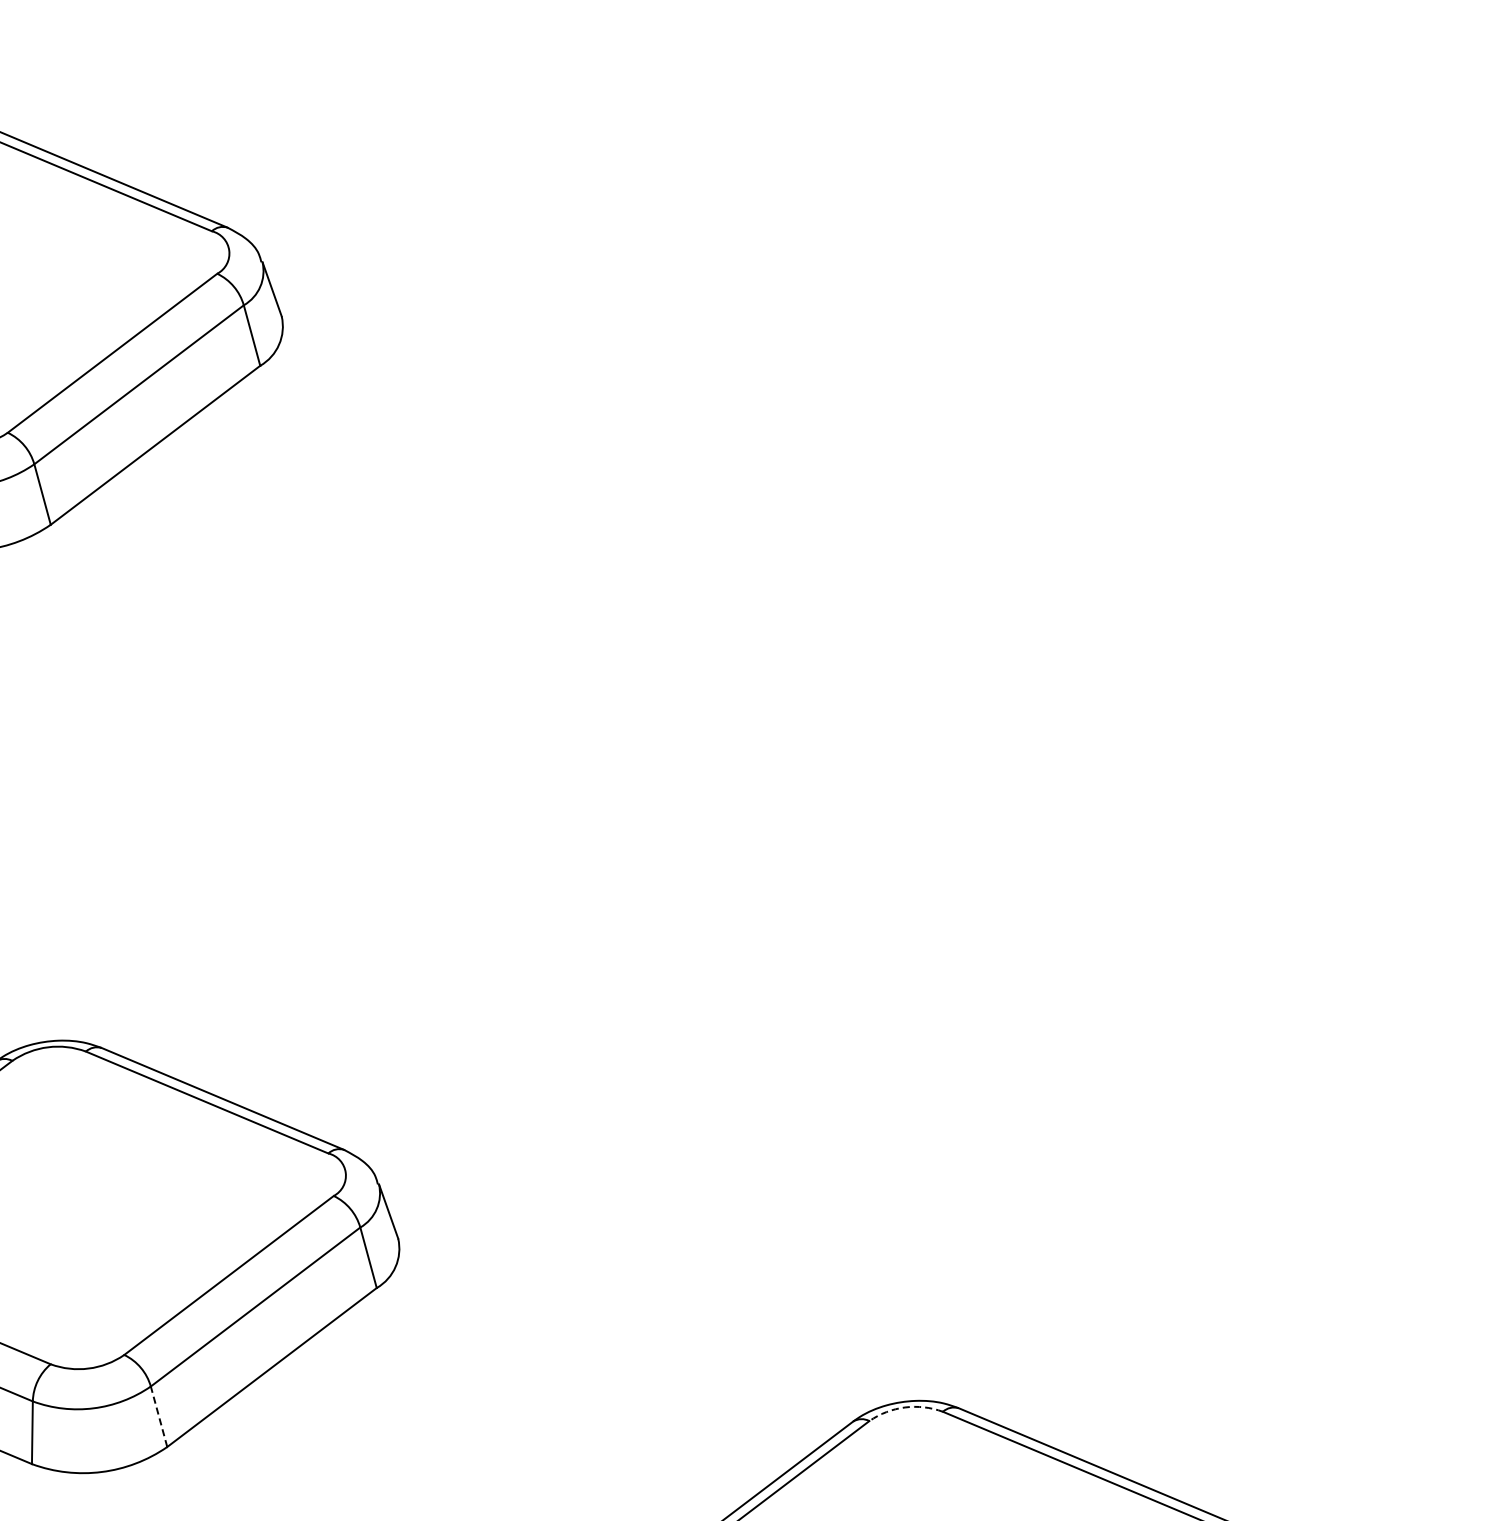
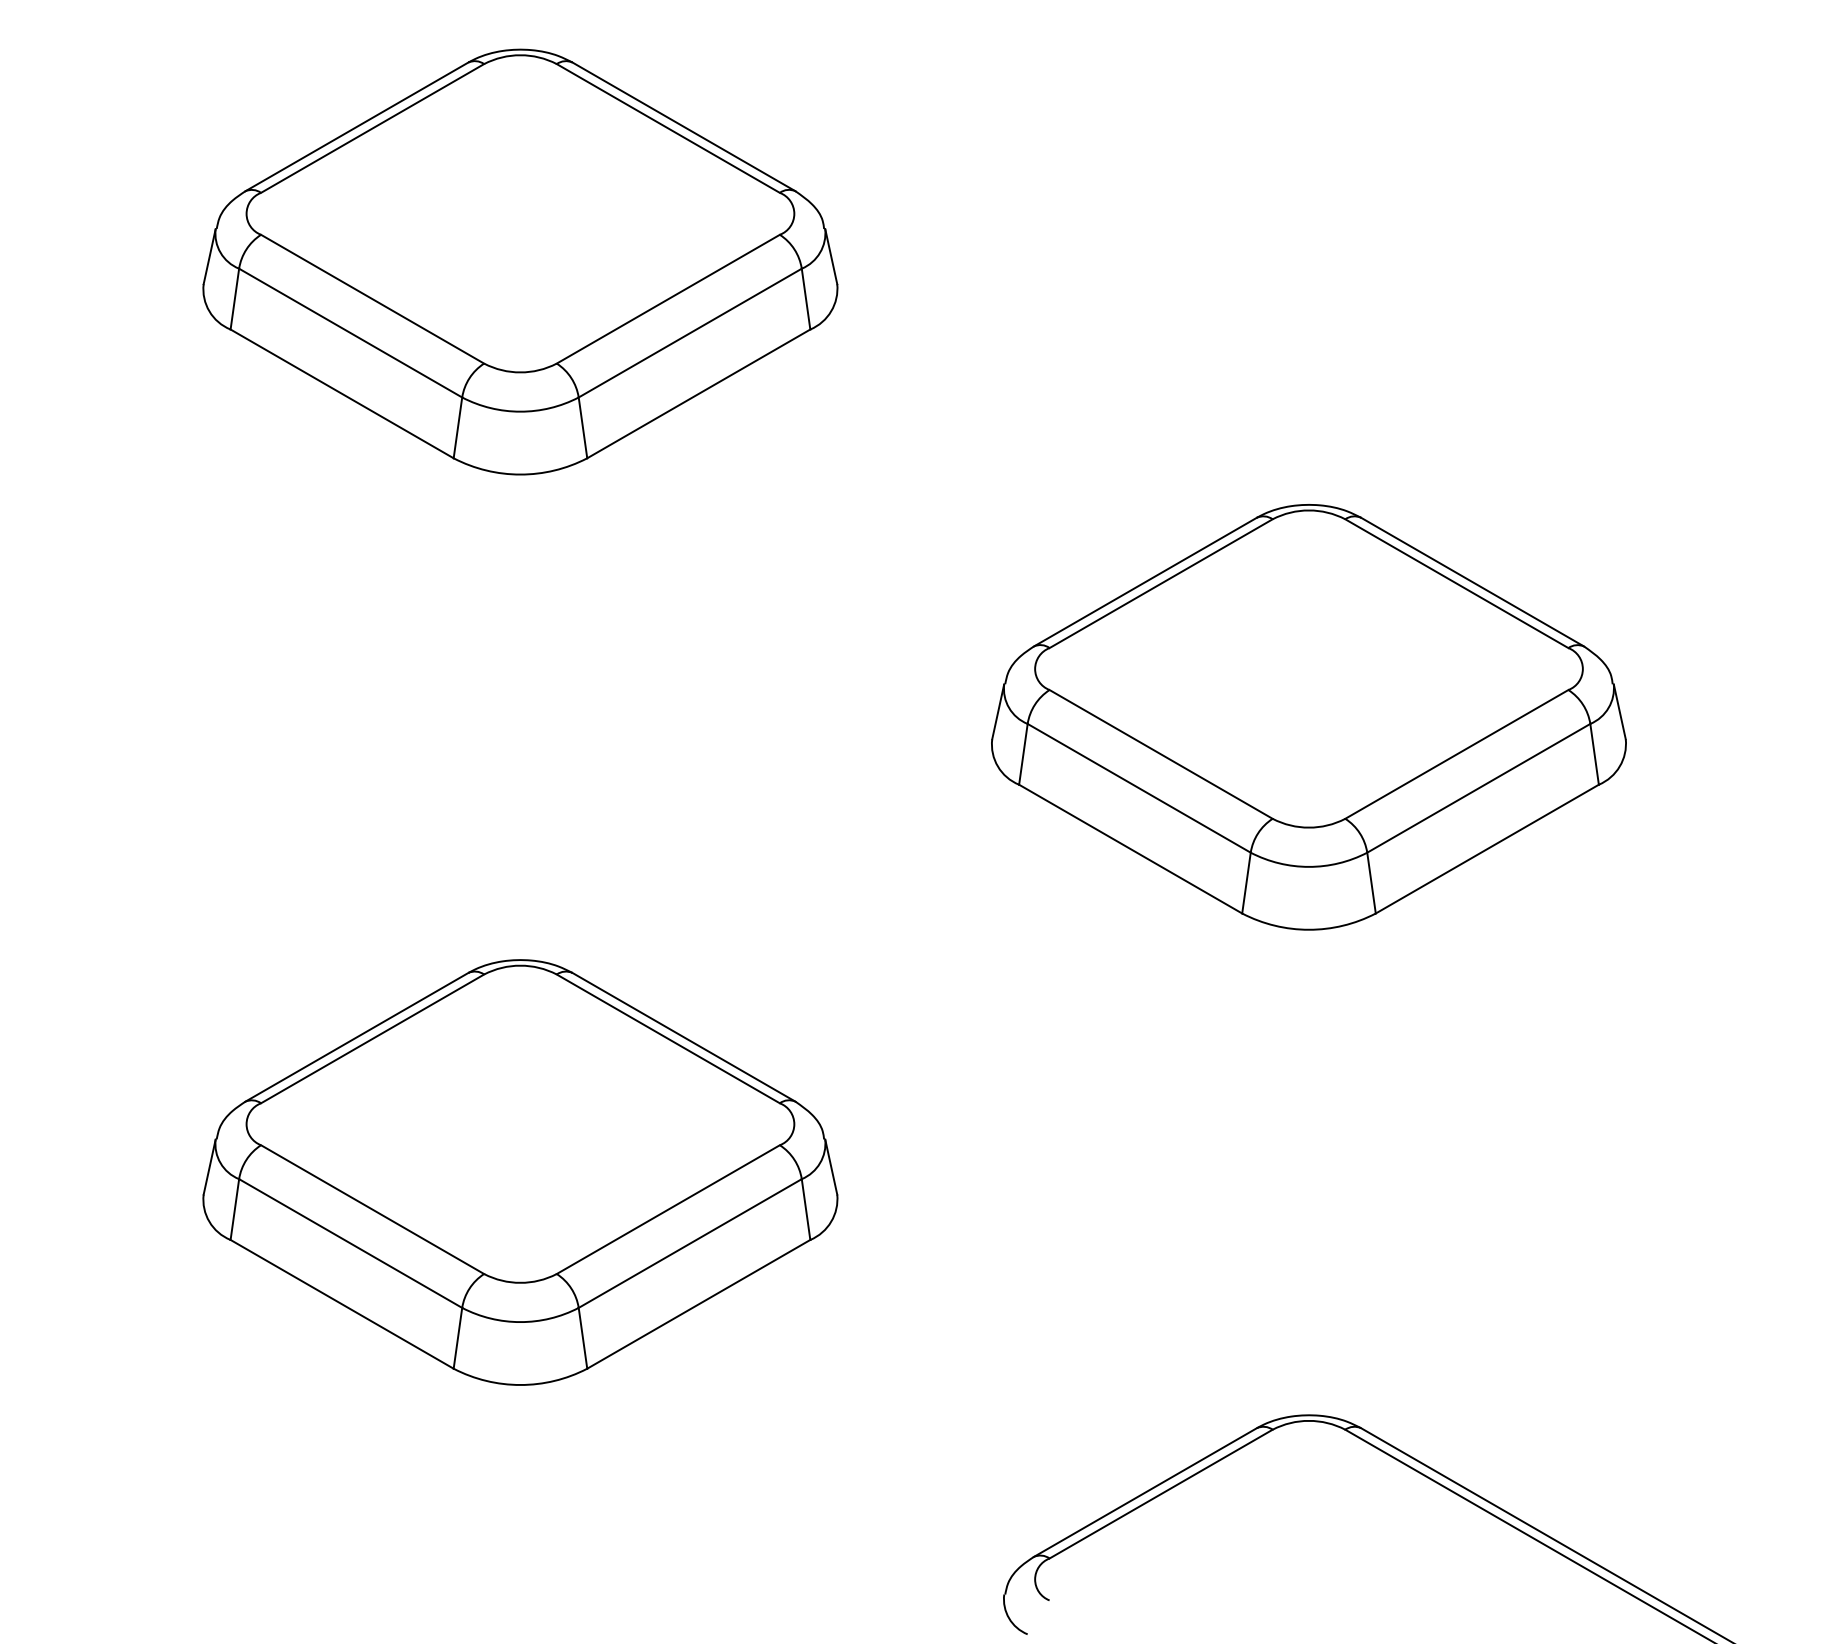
part: (814, 695) -> (1308, 717), added
arc: (905, 1407) -> (1309, 1420), dashed -> solid
line: (158, 1417) -> (582, 1338), dashed -> solid

